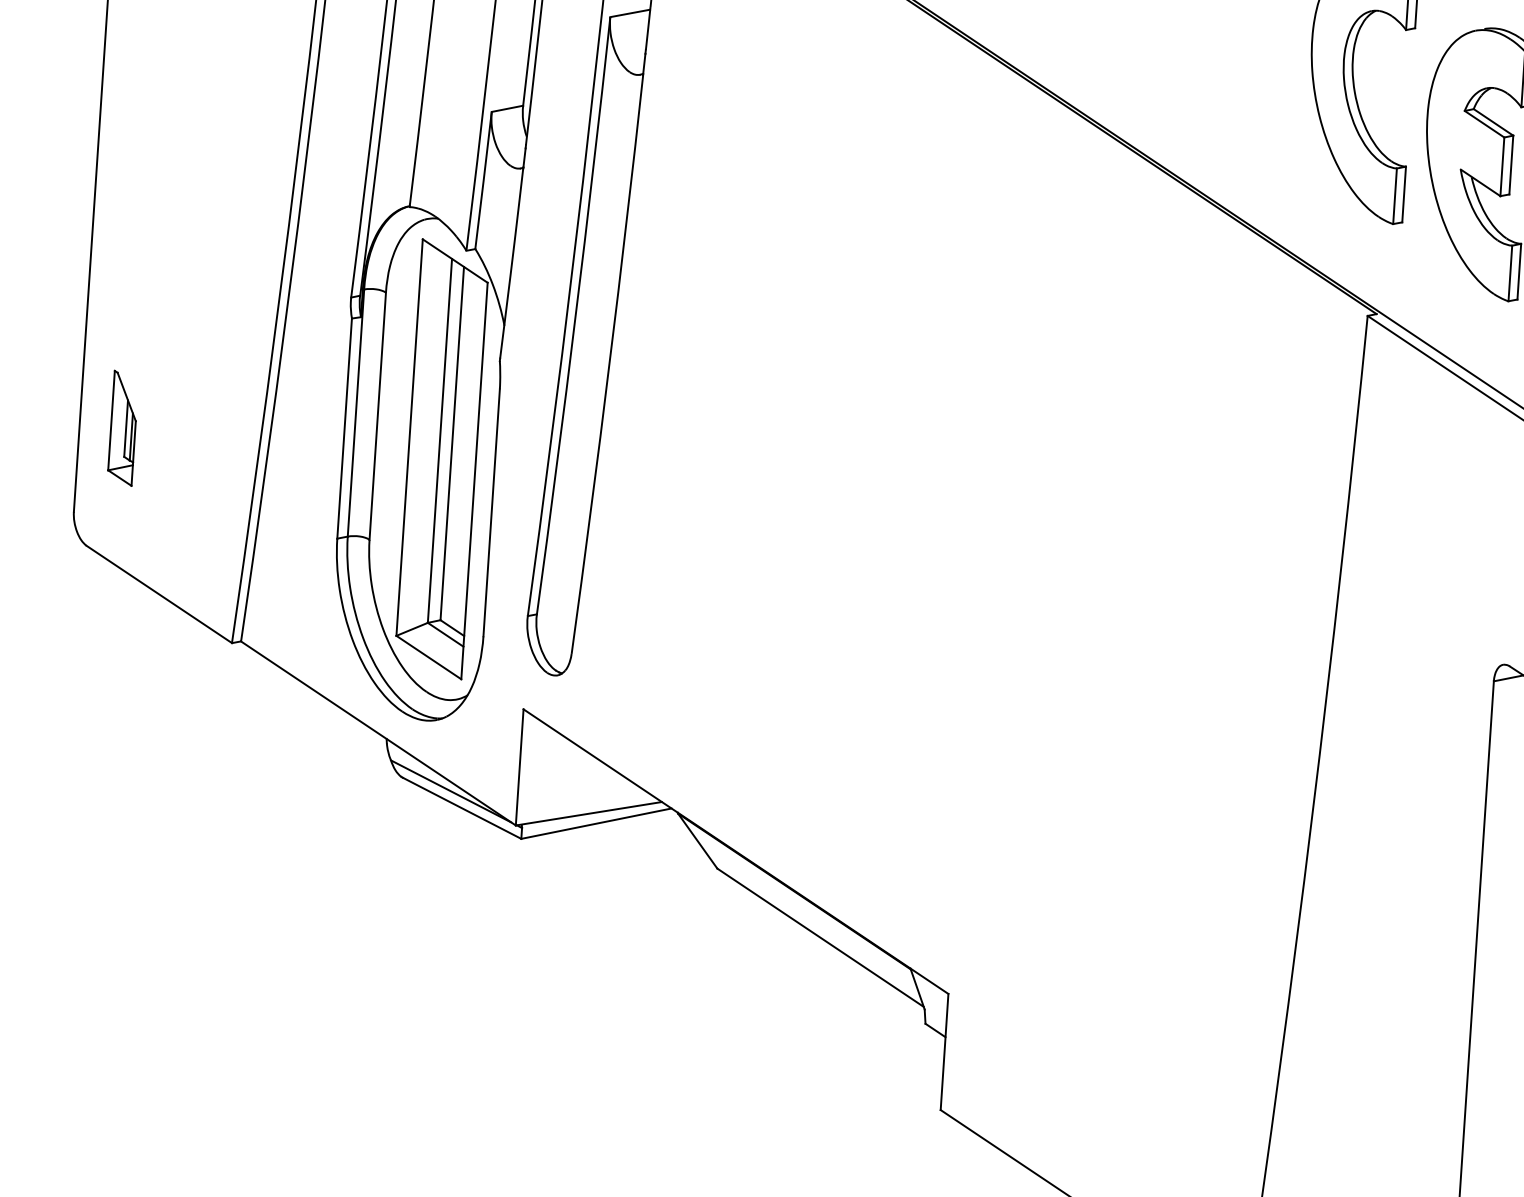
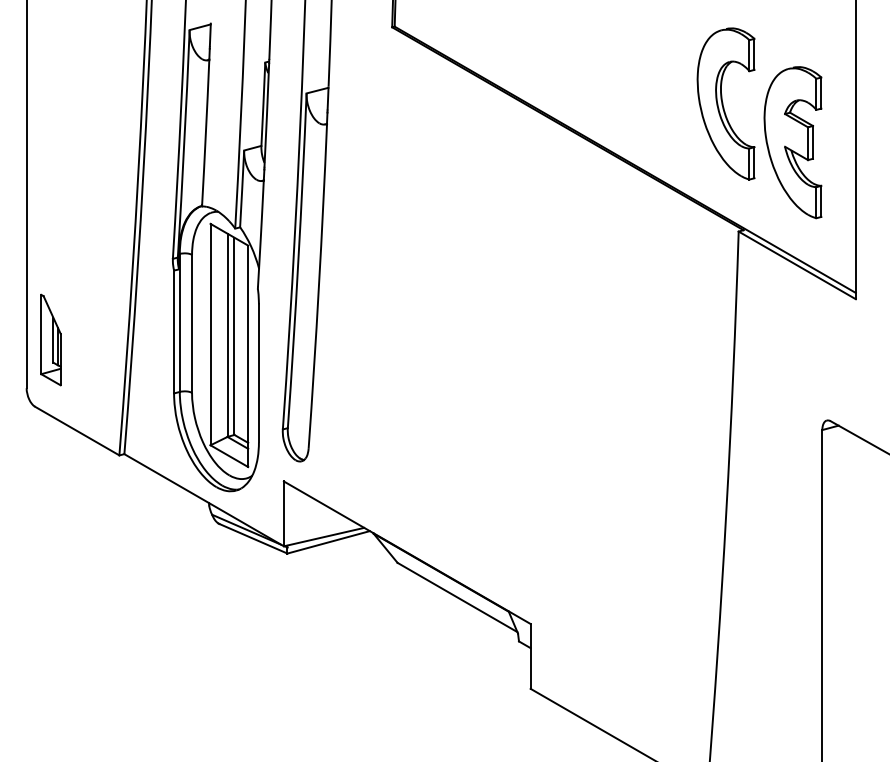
part: (122, 427) -> (50, 339), size x1.43

